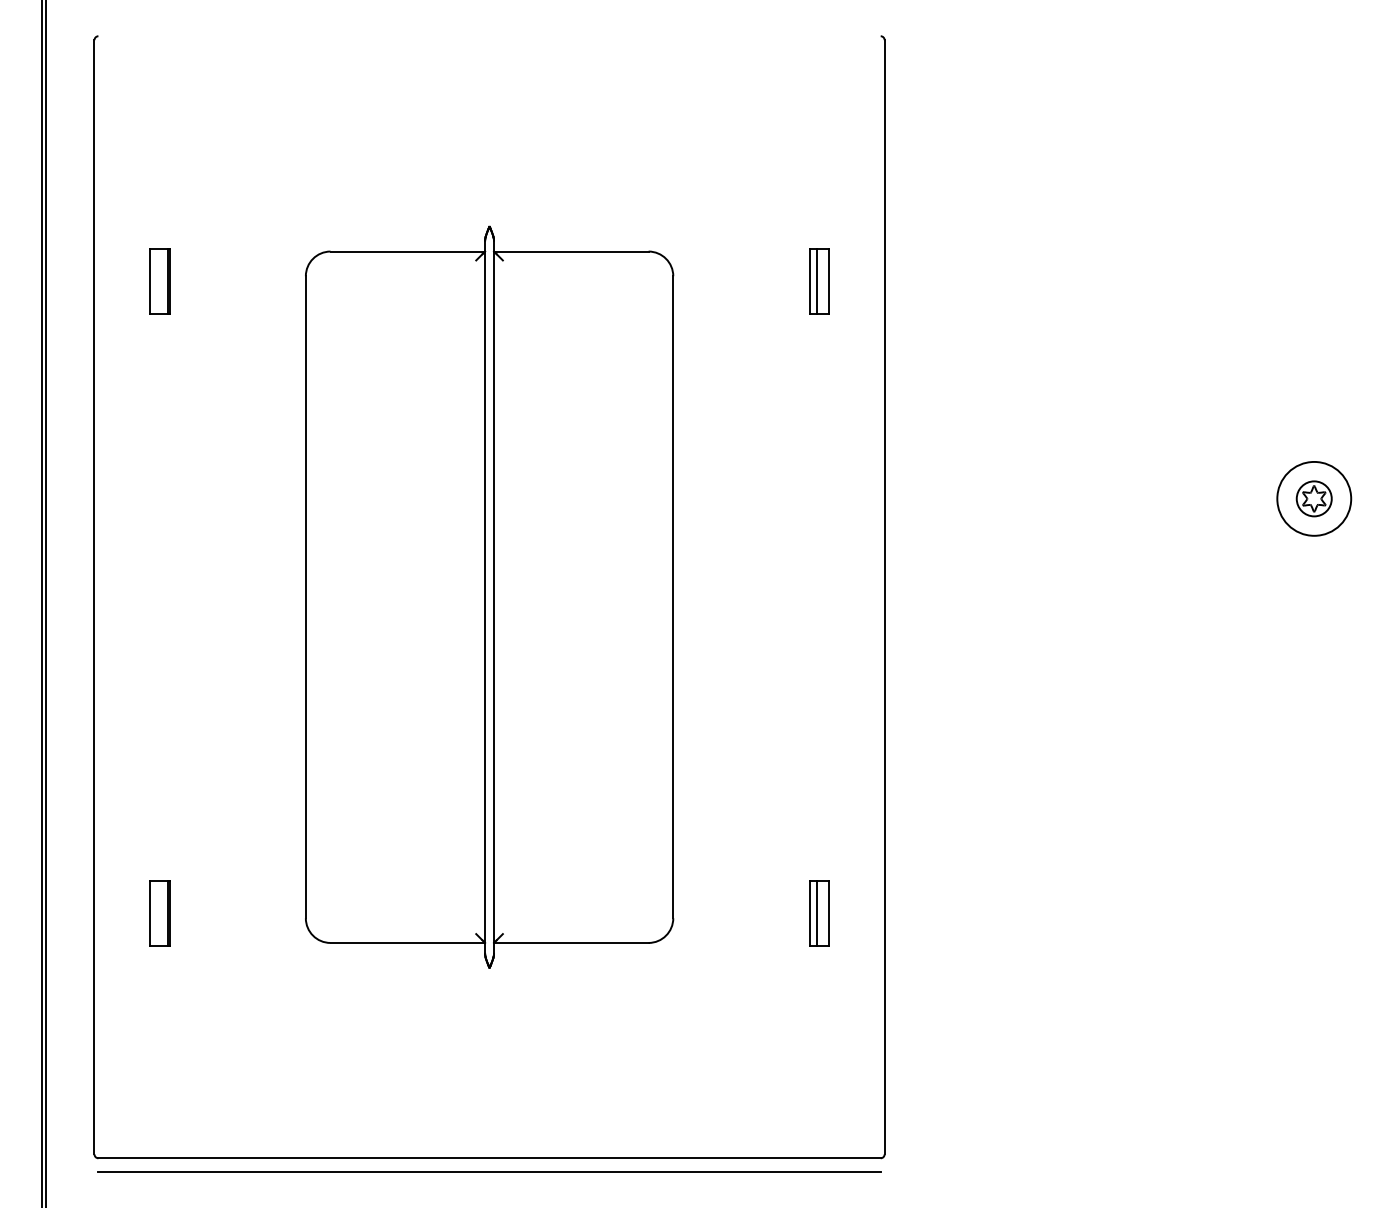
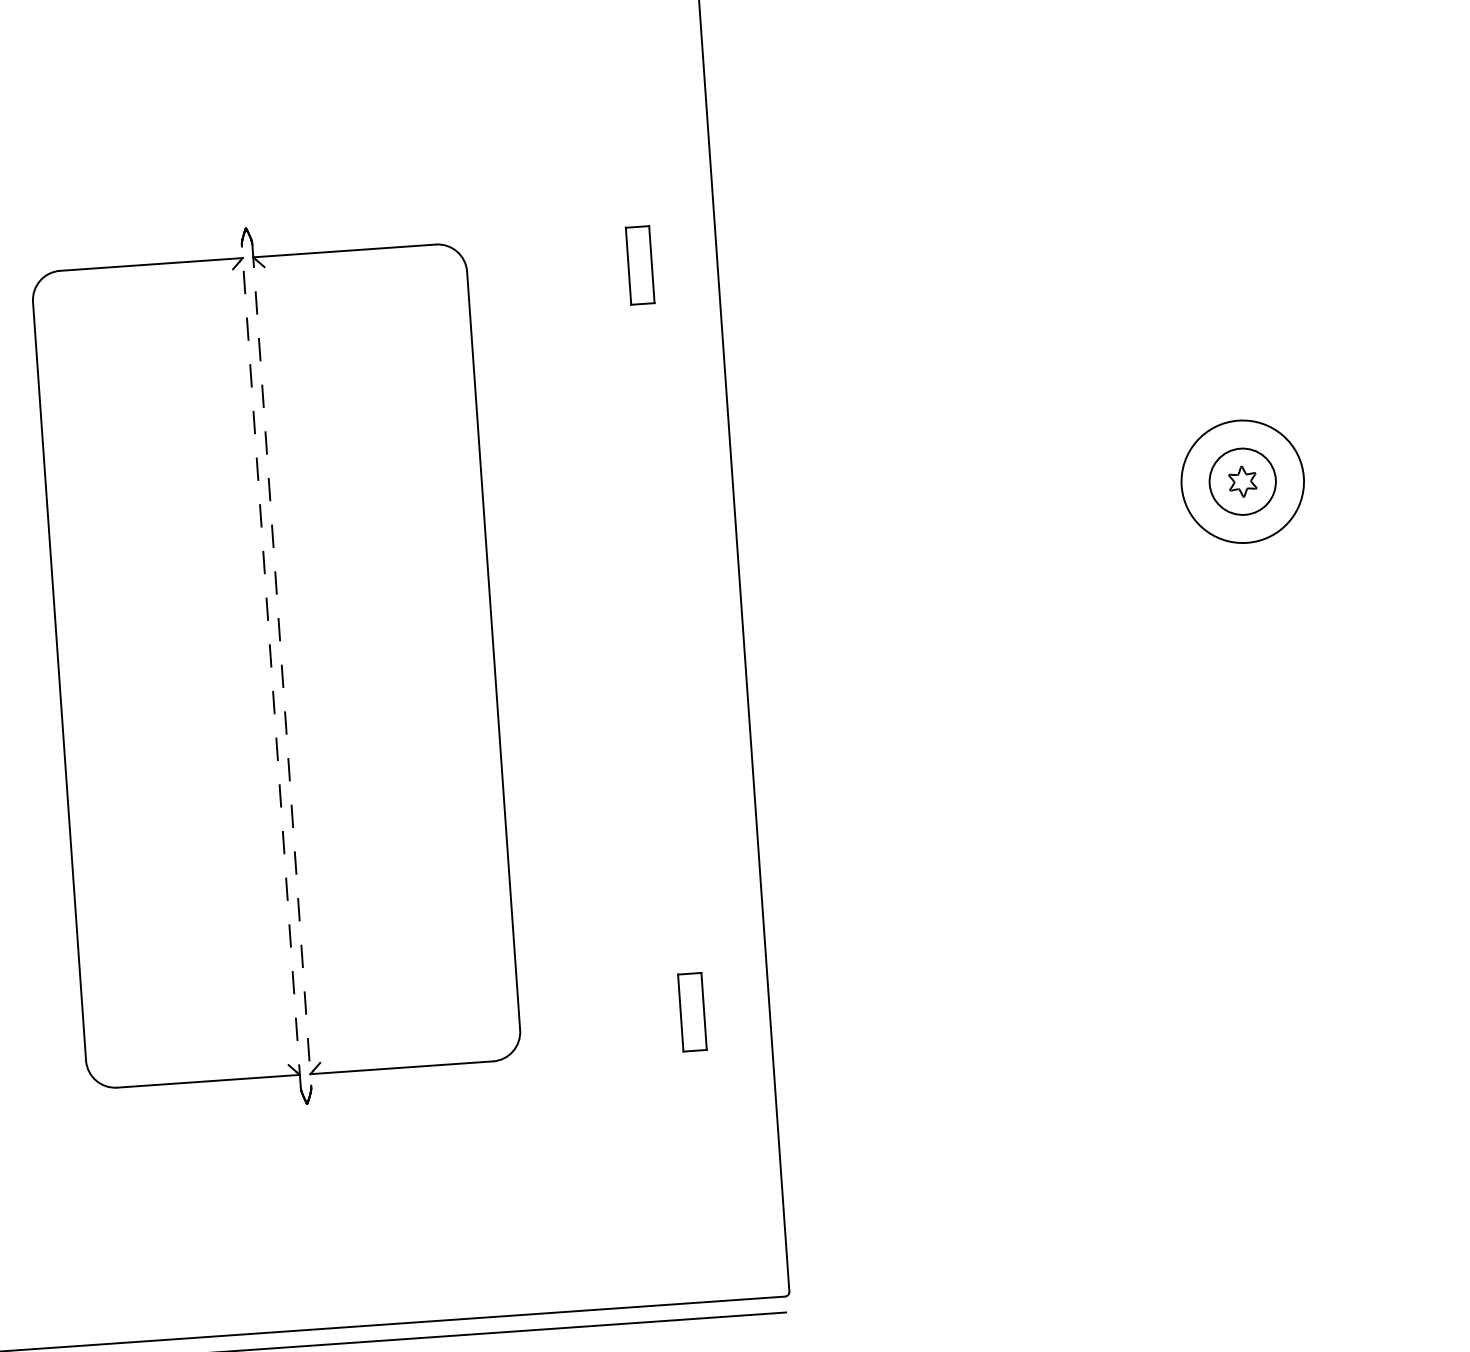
line: (817, 280) -> (637, 264), removed
circle: (1313, 498) -> (1241, 481), size x1.6
circle: (1314, 498) -> (1243, 481), size x1.4
line: (485, 596) -> (271, 665), solid -> dashed
line: (494, 597) -> (282, 665), solid -> dashed
line: (817, 912) -> (690, 1011), removed

